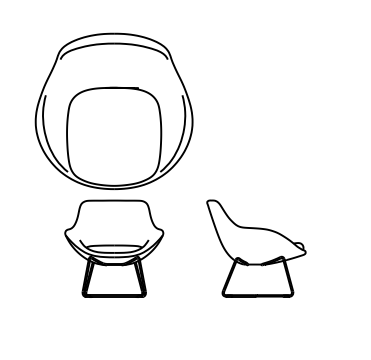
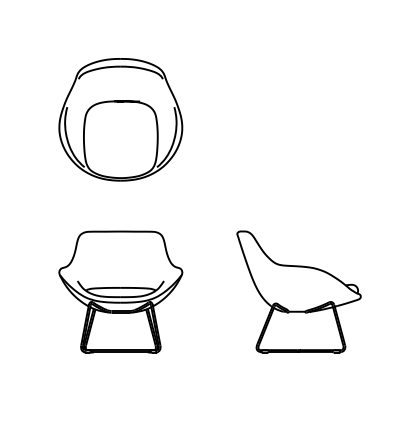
part: (114, 111) -> (121, 119), size x0.62

